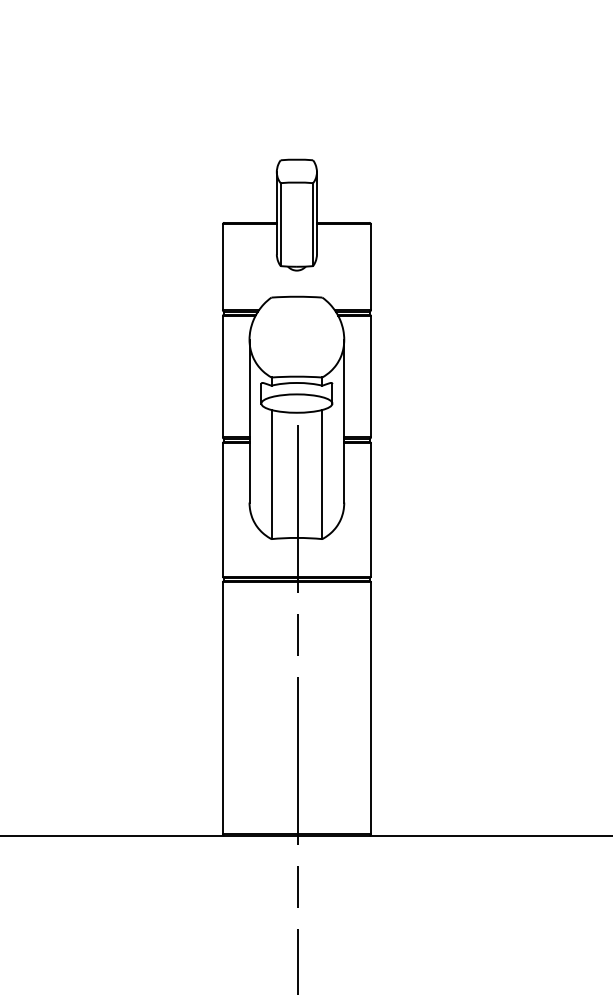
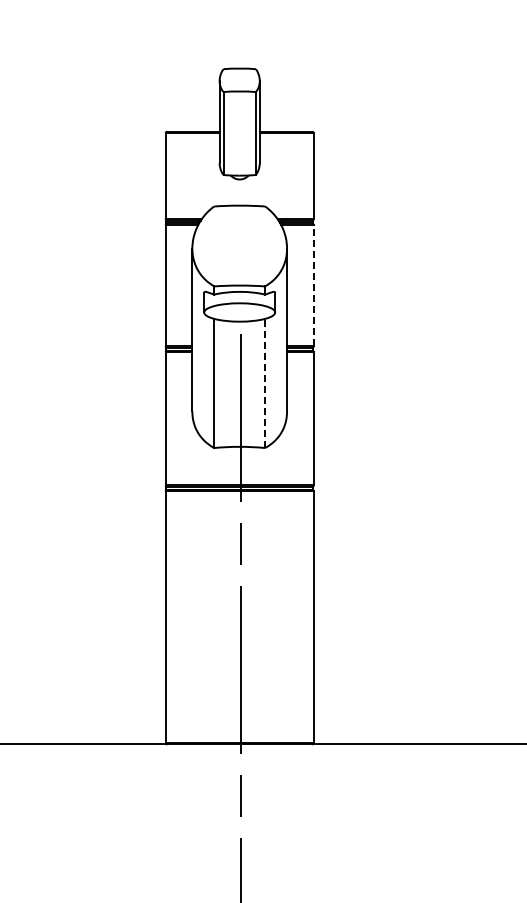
line: (370, 376) -> (313, 285), solid -> dashed
line: (322, 474) -> (265, 383), solid -> dashed

